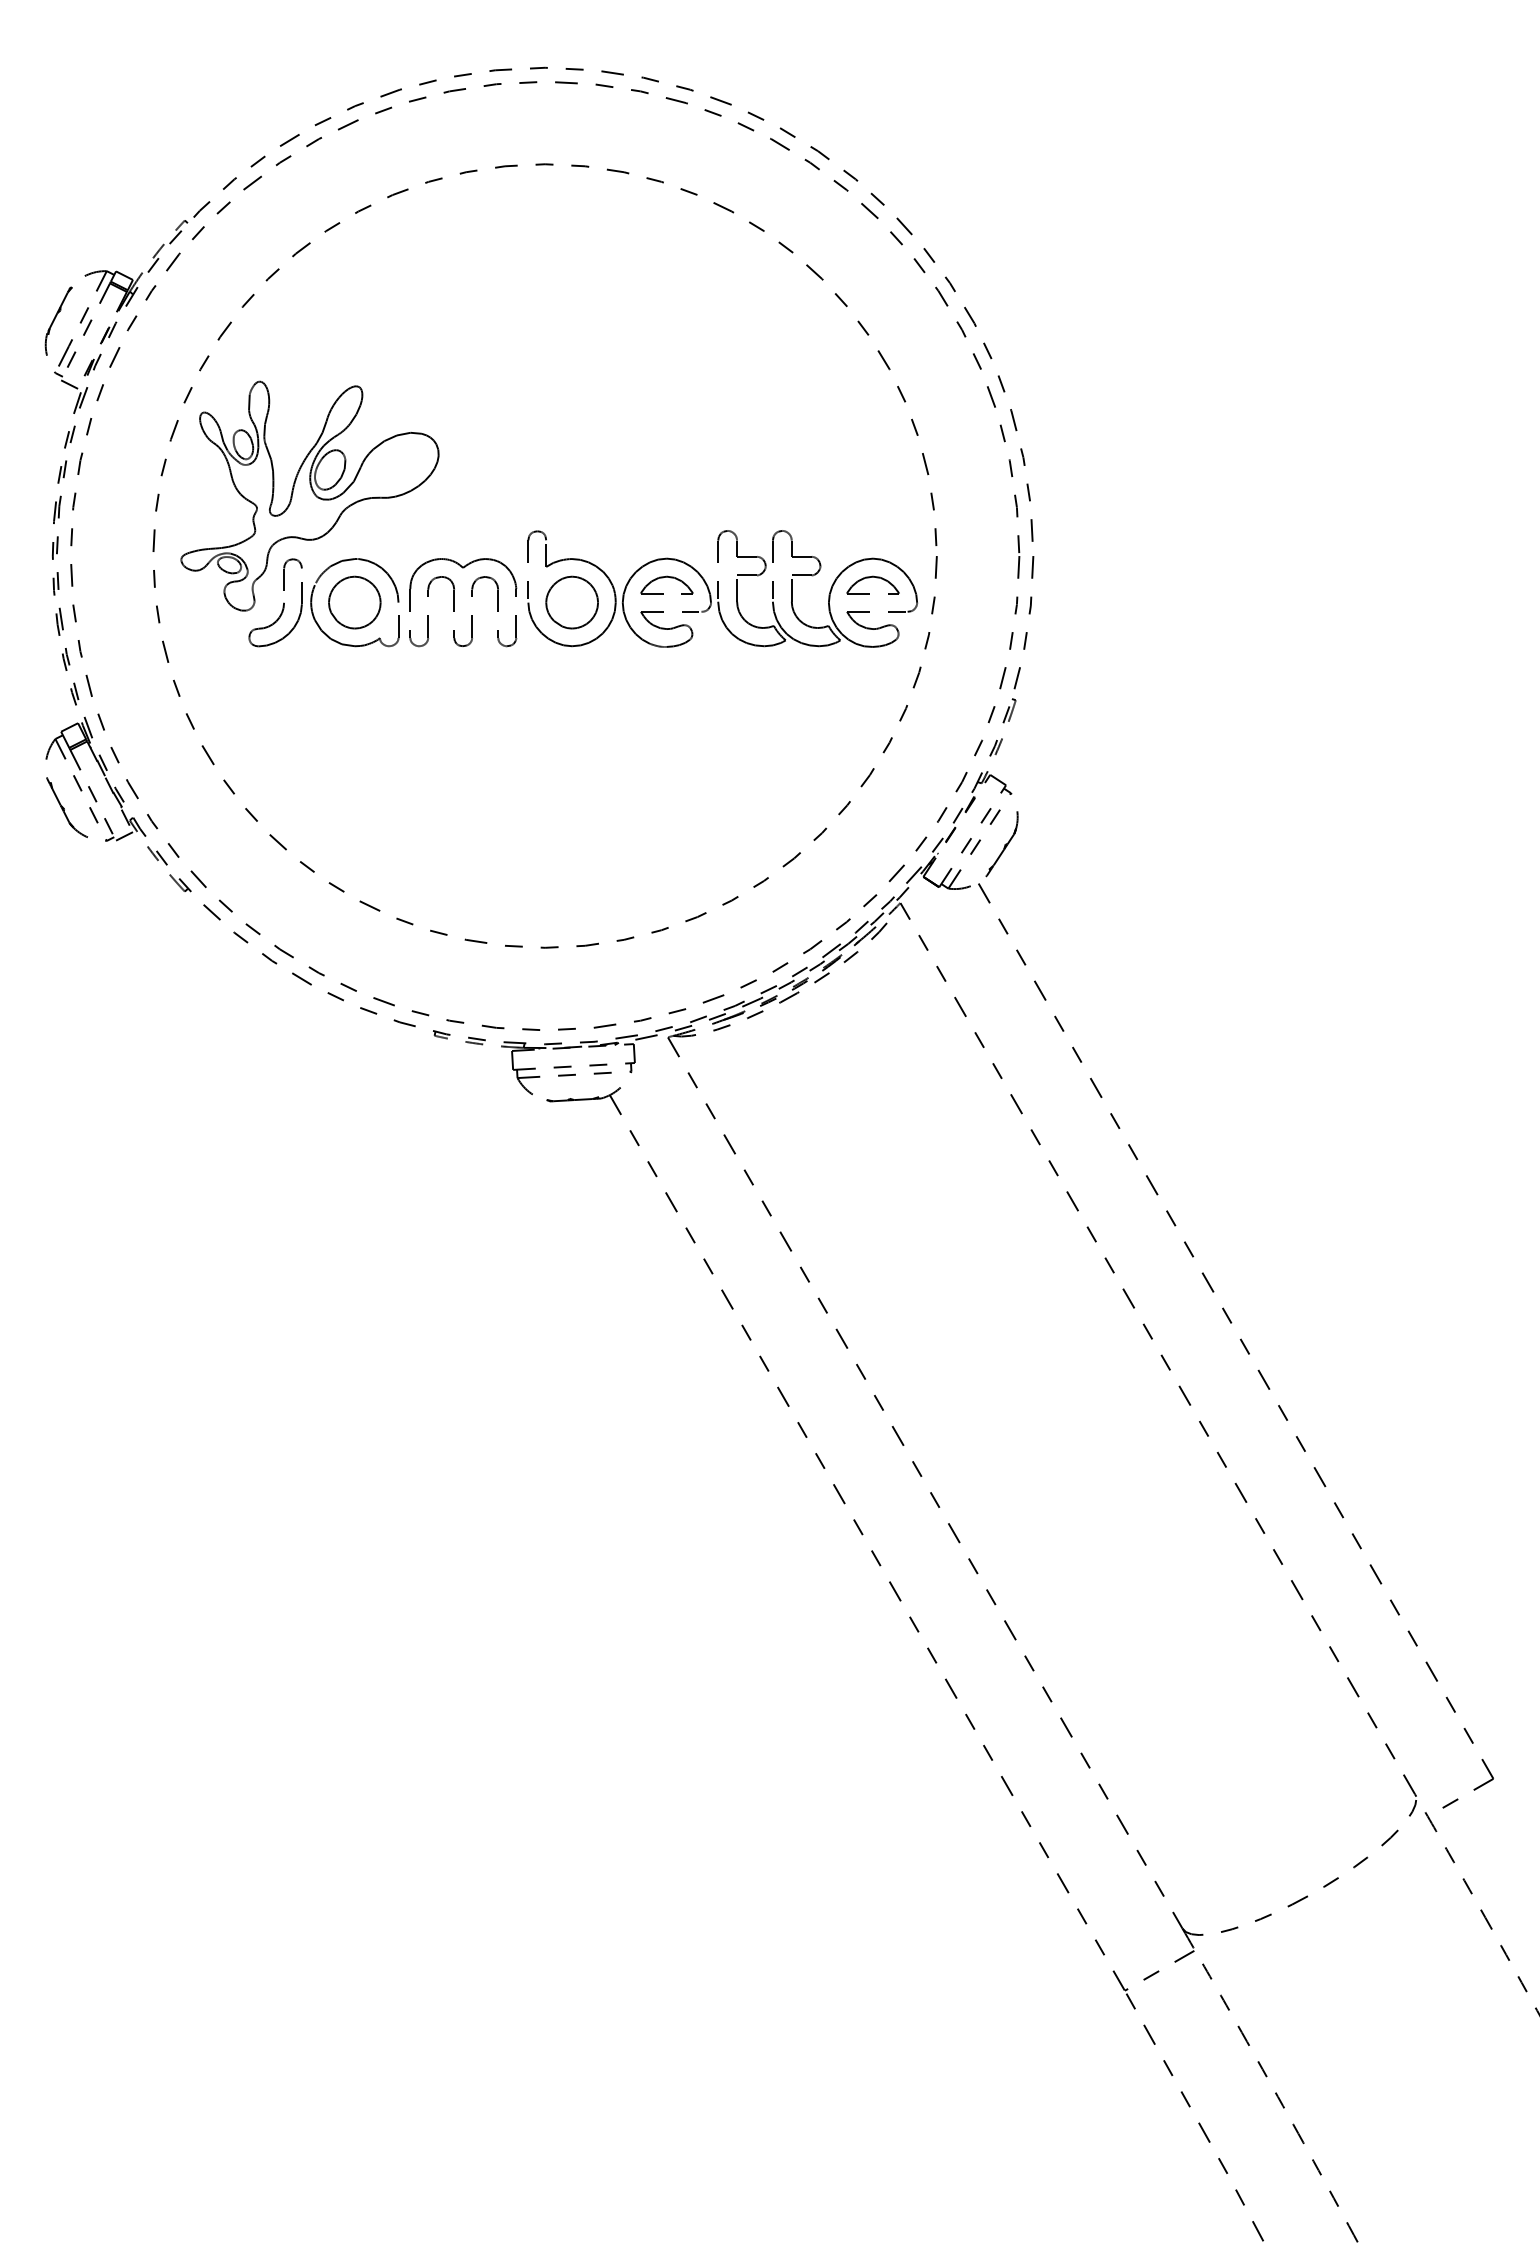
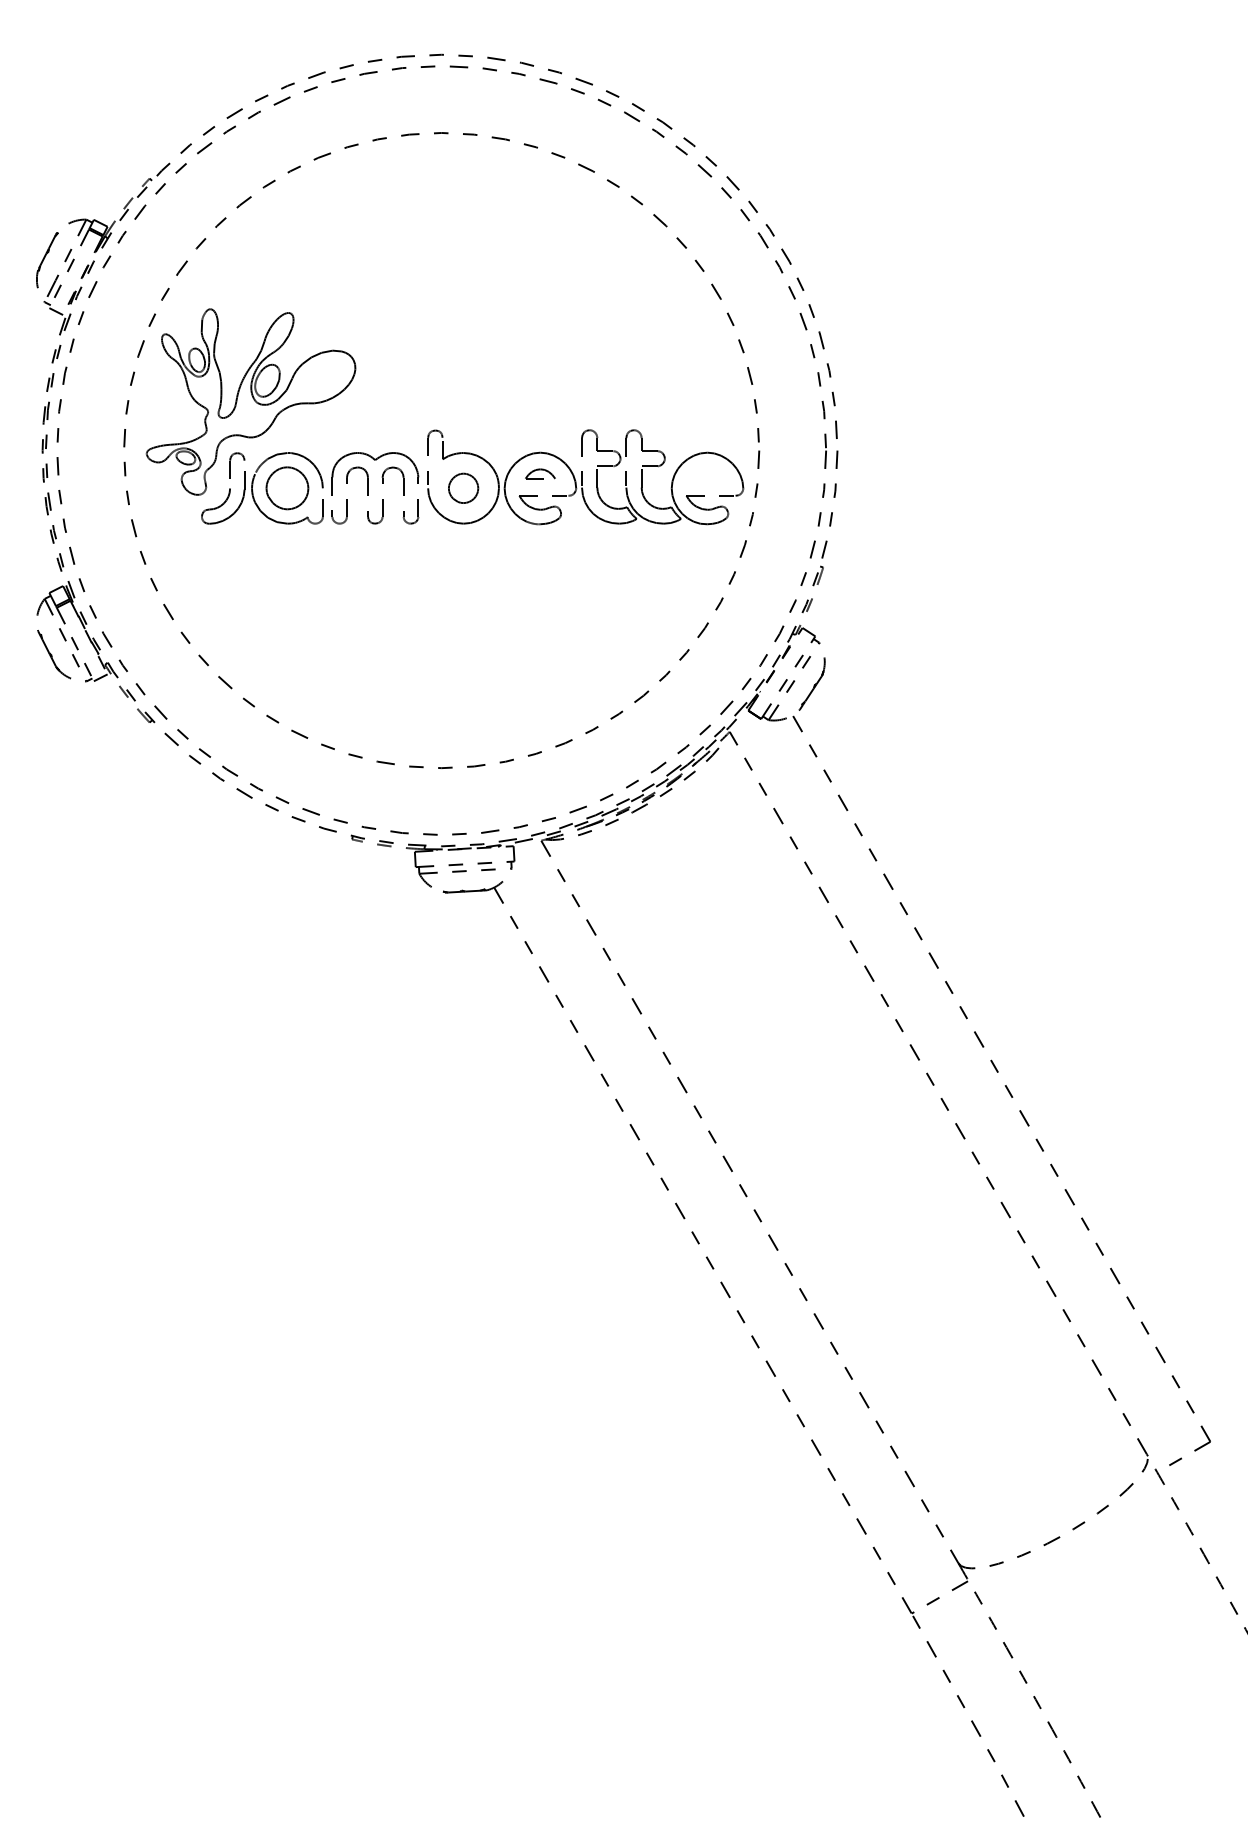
part: (666, 584) -> (540, 473), size x0.7
part: (873, 584) -> (707, 473), removed
part: (572, 602) -> (463, 488), size x0.7

